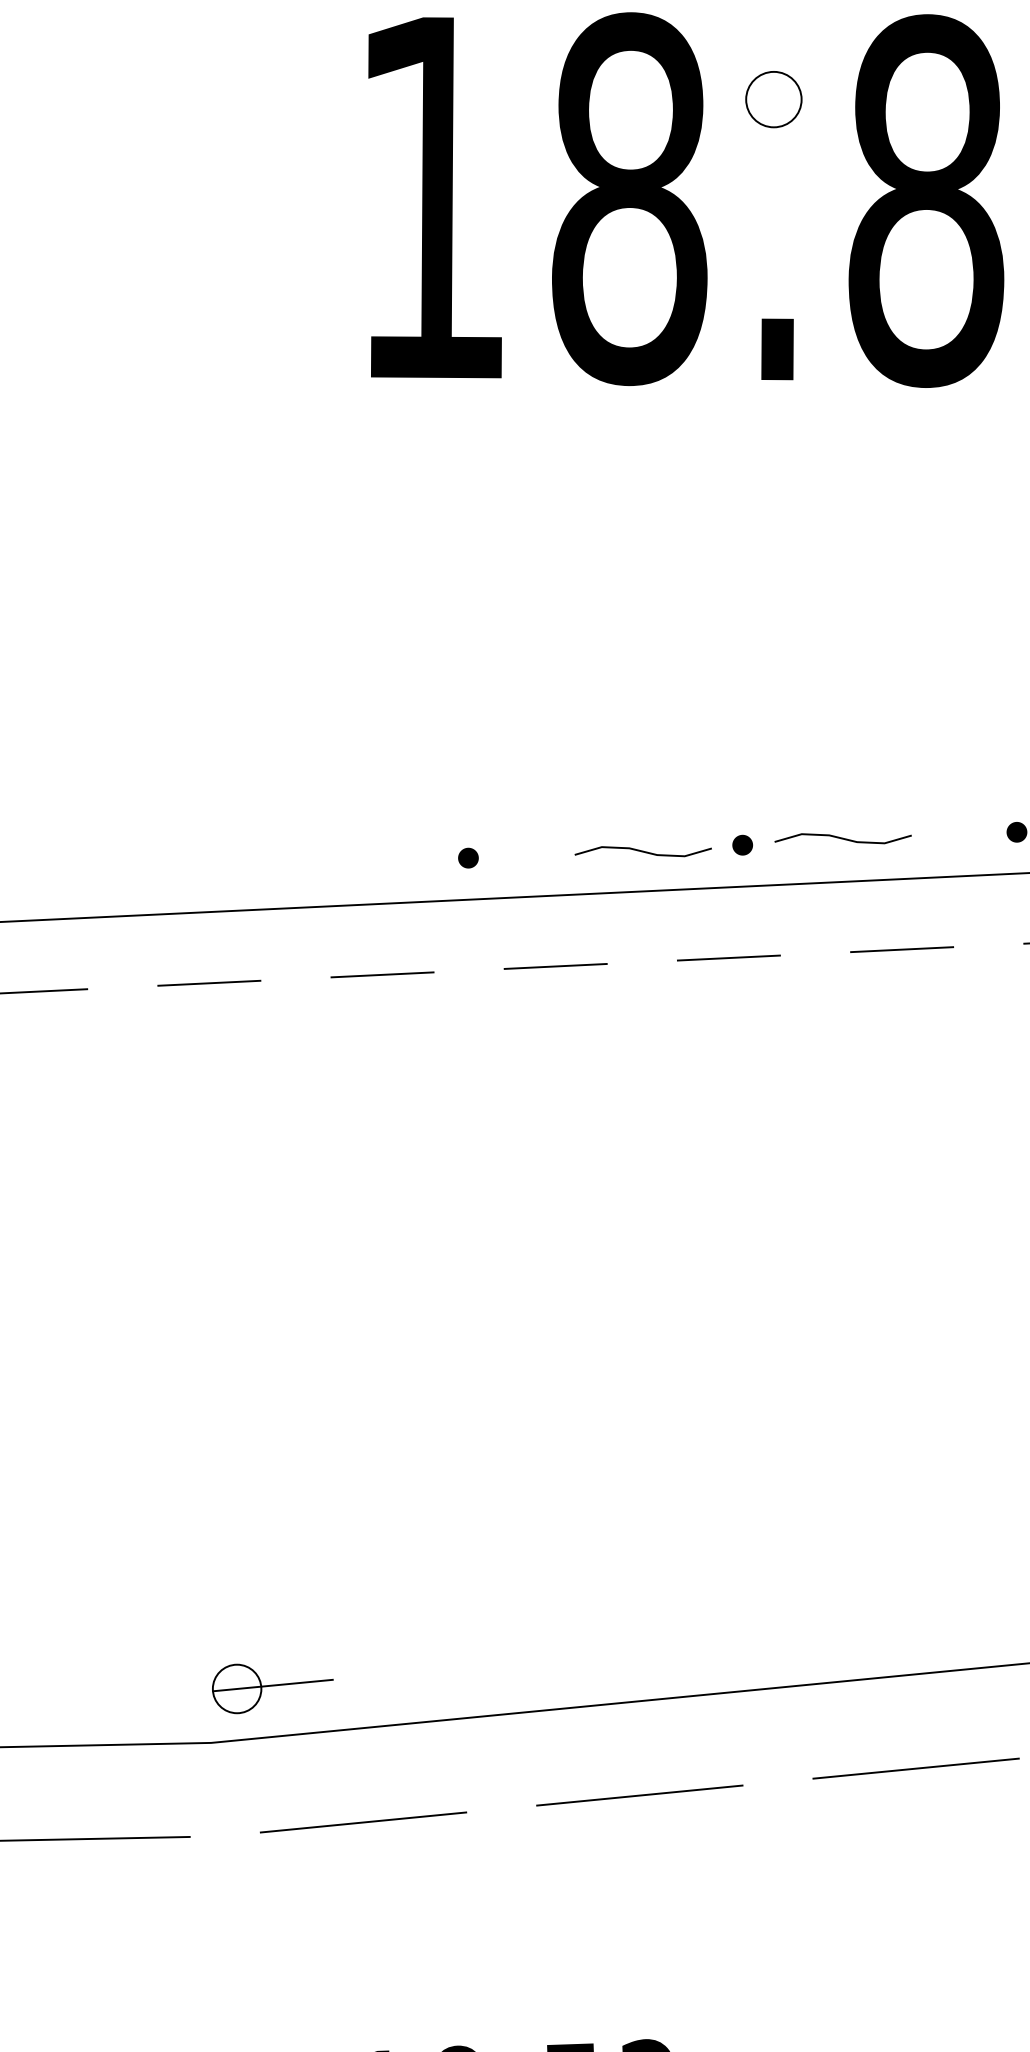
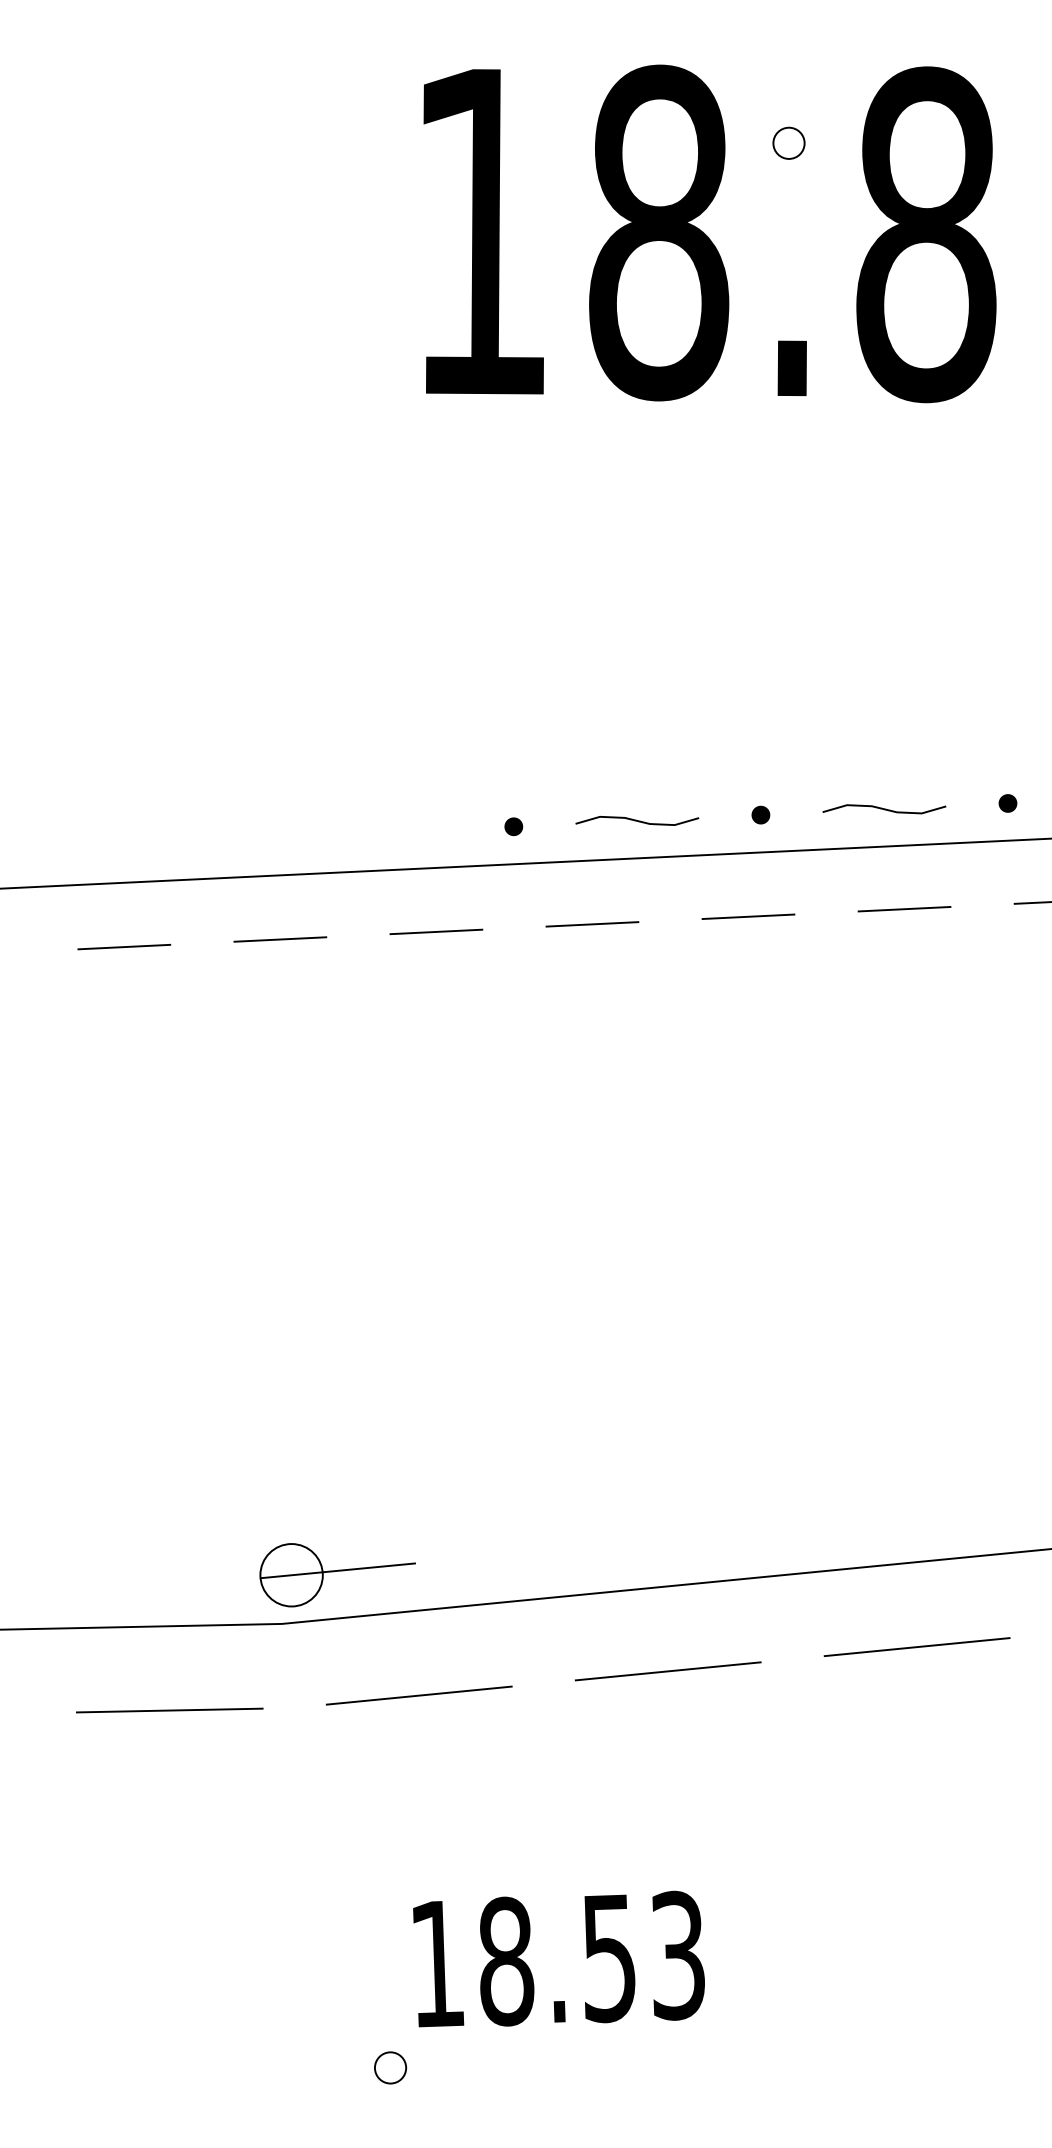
circle: (773, 98) -> (788, 142), size x0.62
curve: (843, 838) -> (884, 809), moved
curve: (643, 851) -> (637, 820), moved
part: (272, 1689) -> (337, 1575), size x1.43

